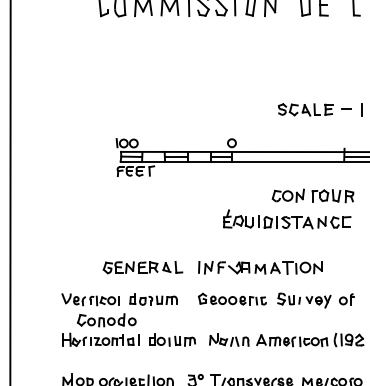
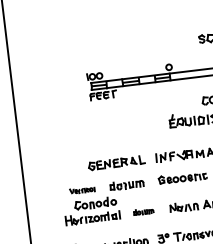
part: (90, 299) -> (82, 190), size x0.6
part: (172, 339) -> (143, 211), size x0.6

